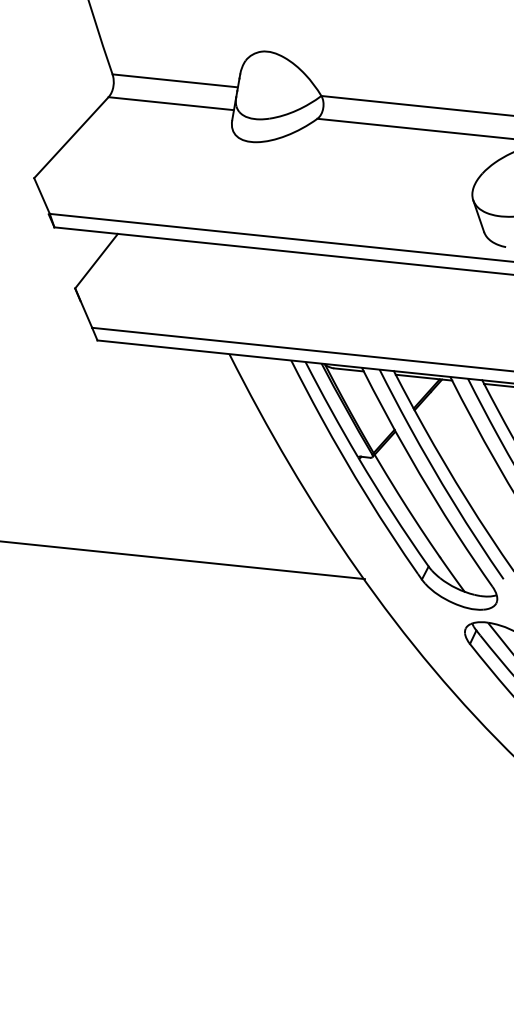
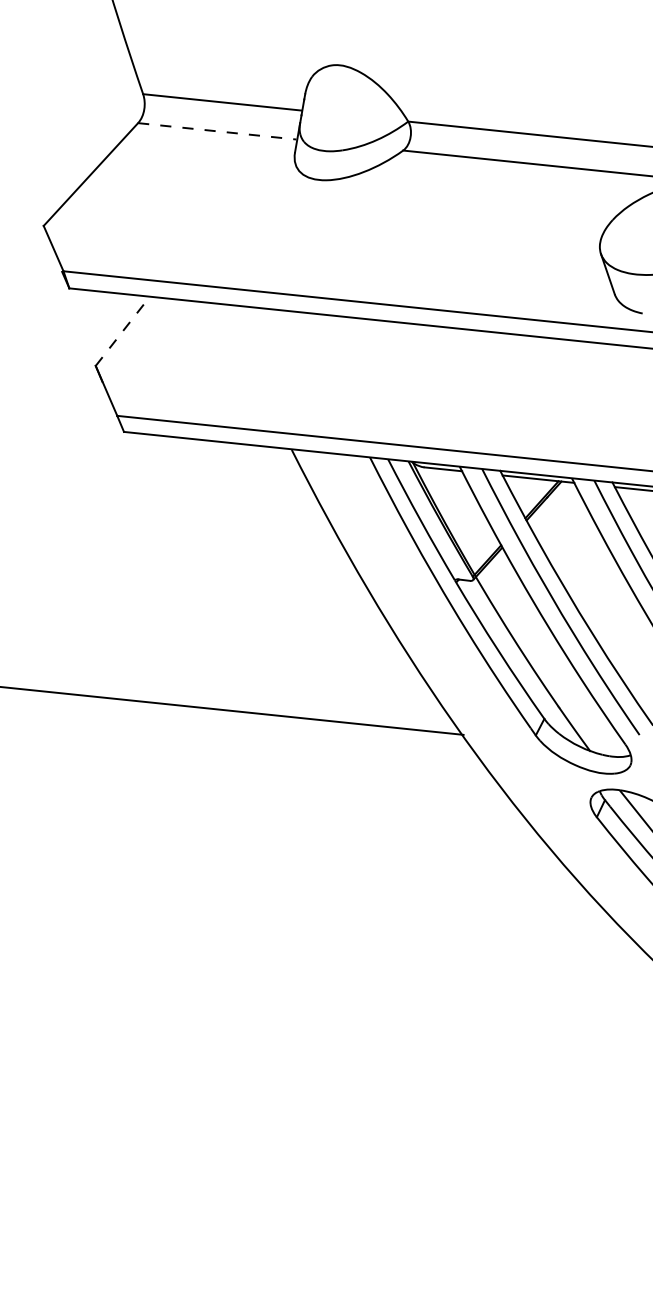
line: (171, 103) -> (217, 131), solid -> dashed
line: (96, 261) -> (122, 331), solid -> dashed

